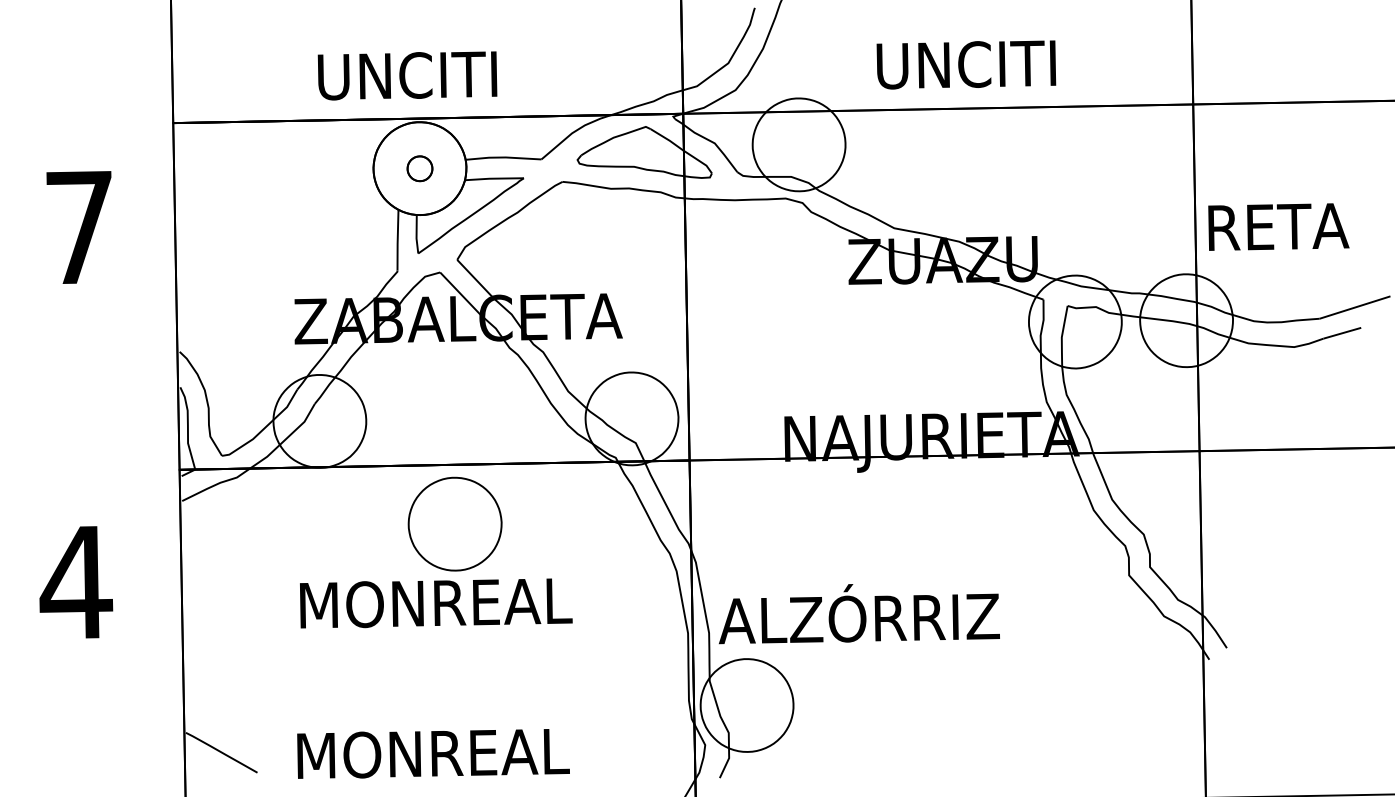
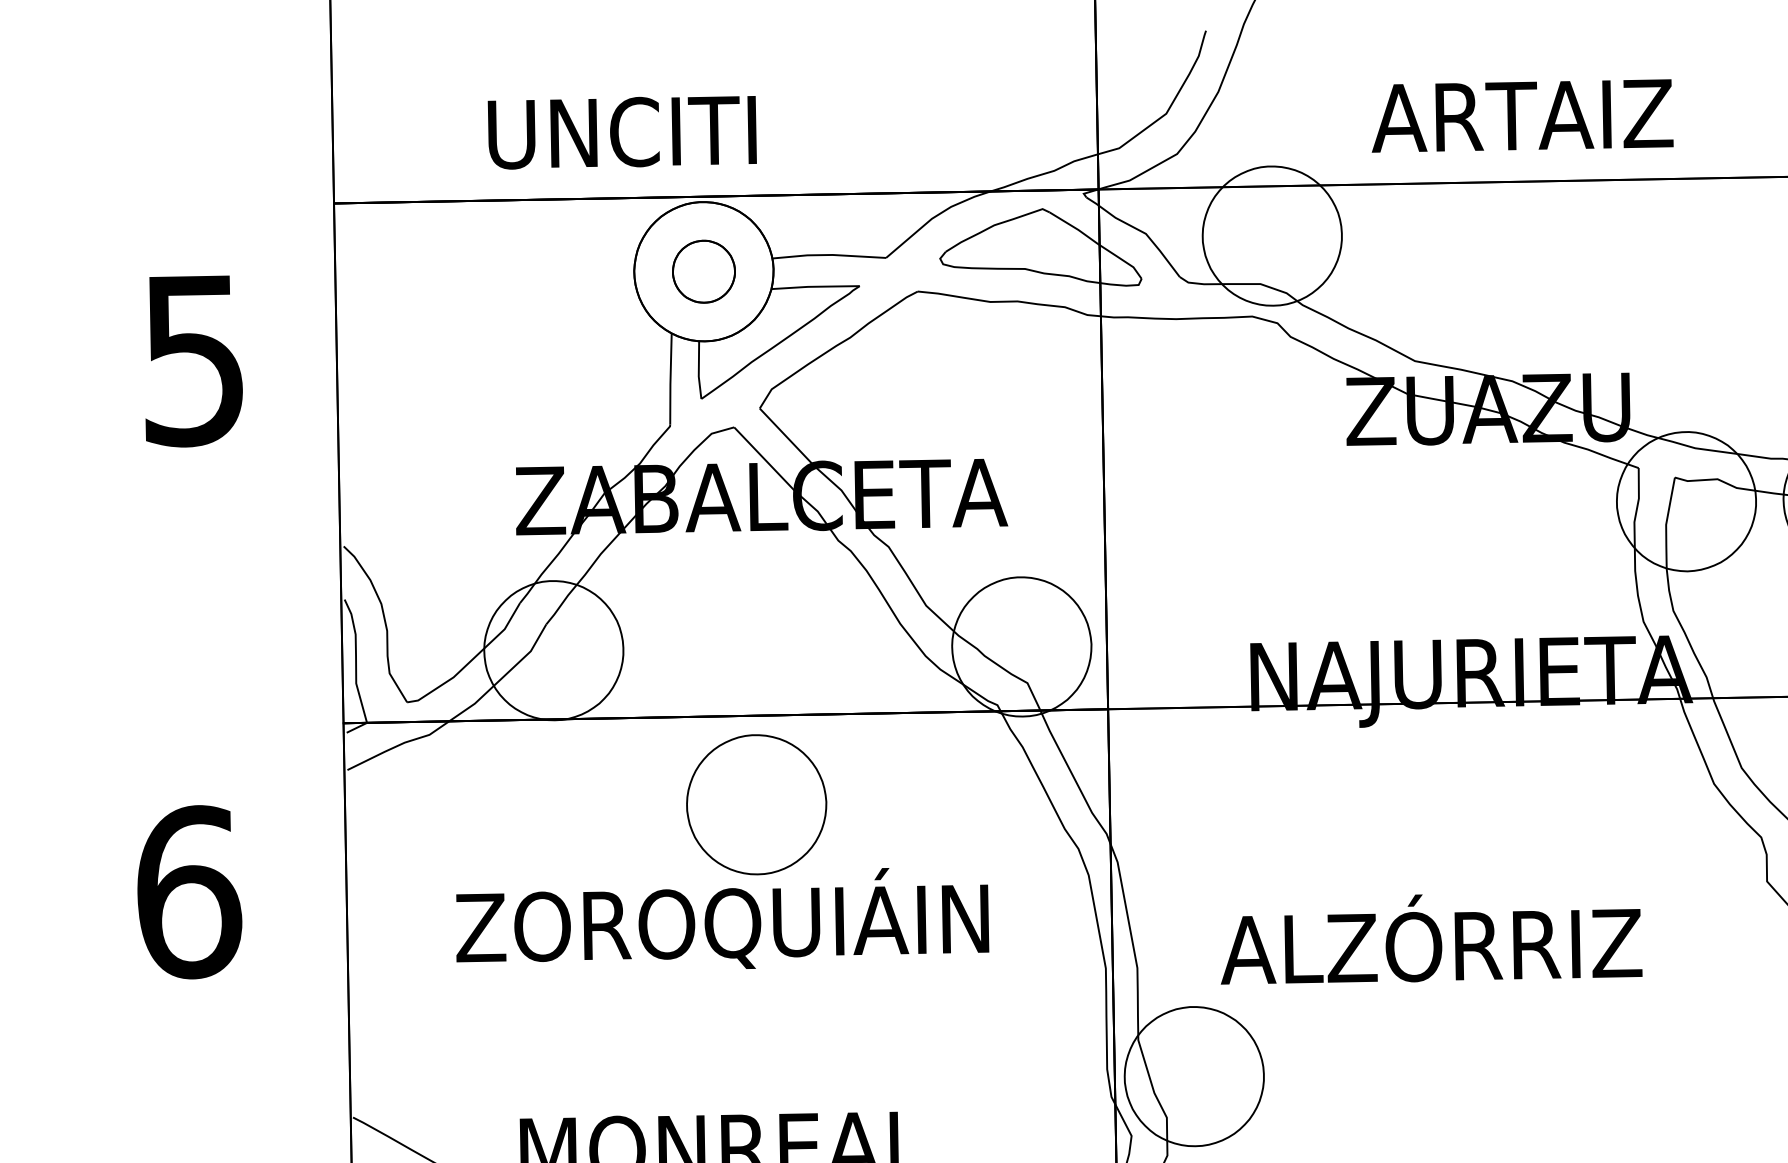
text: (965, 64) -> (1521, 115), UNCITI -> ARTAIZ
text: (407, 75) -> (622, 132), moved
part: (419, 168) -> (703, 271), size x1.67
text: (79, 228) -> (193, 361), 7 -> 5
text: (76, 582) -> (188, 892), 4 -> 6
text: (432, 599) -> (722, 917), MONREAL -> ZOROQUIÁIN
text: (859, 614) -> (1431, 940), moved

